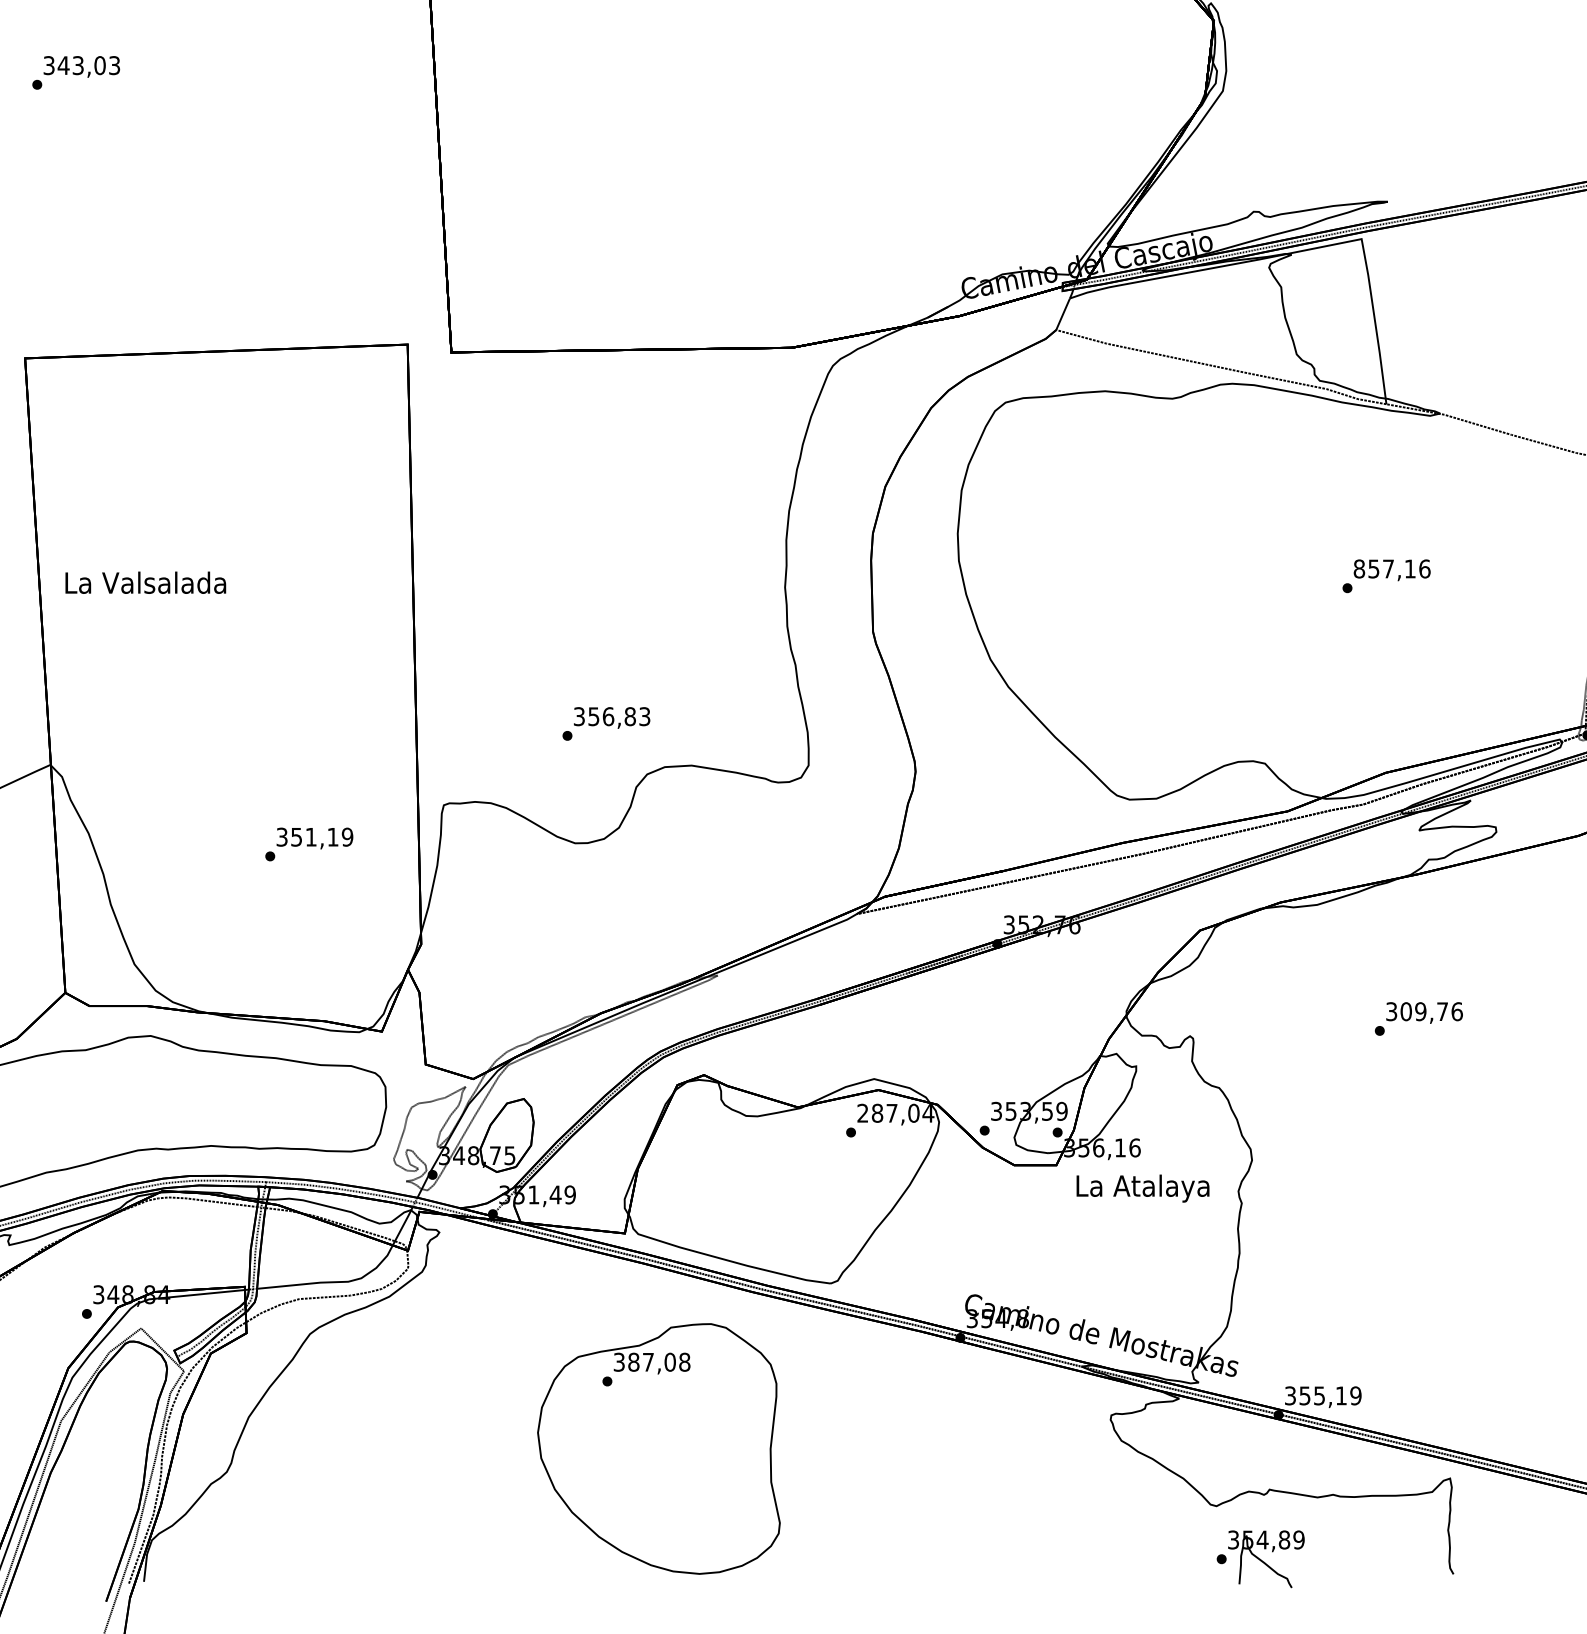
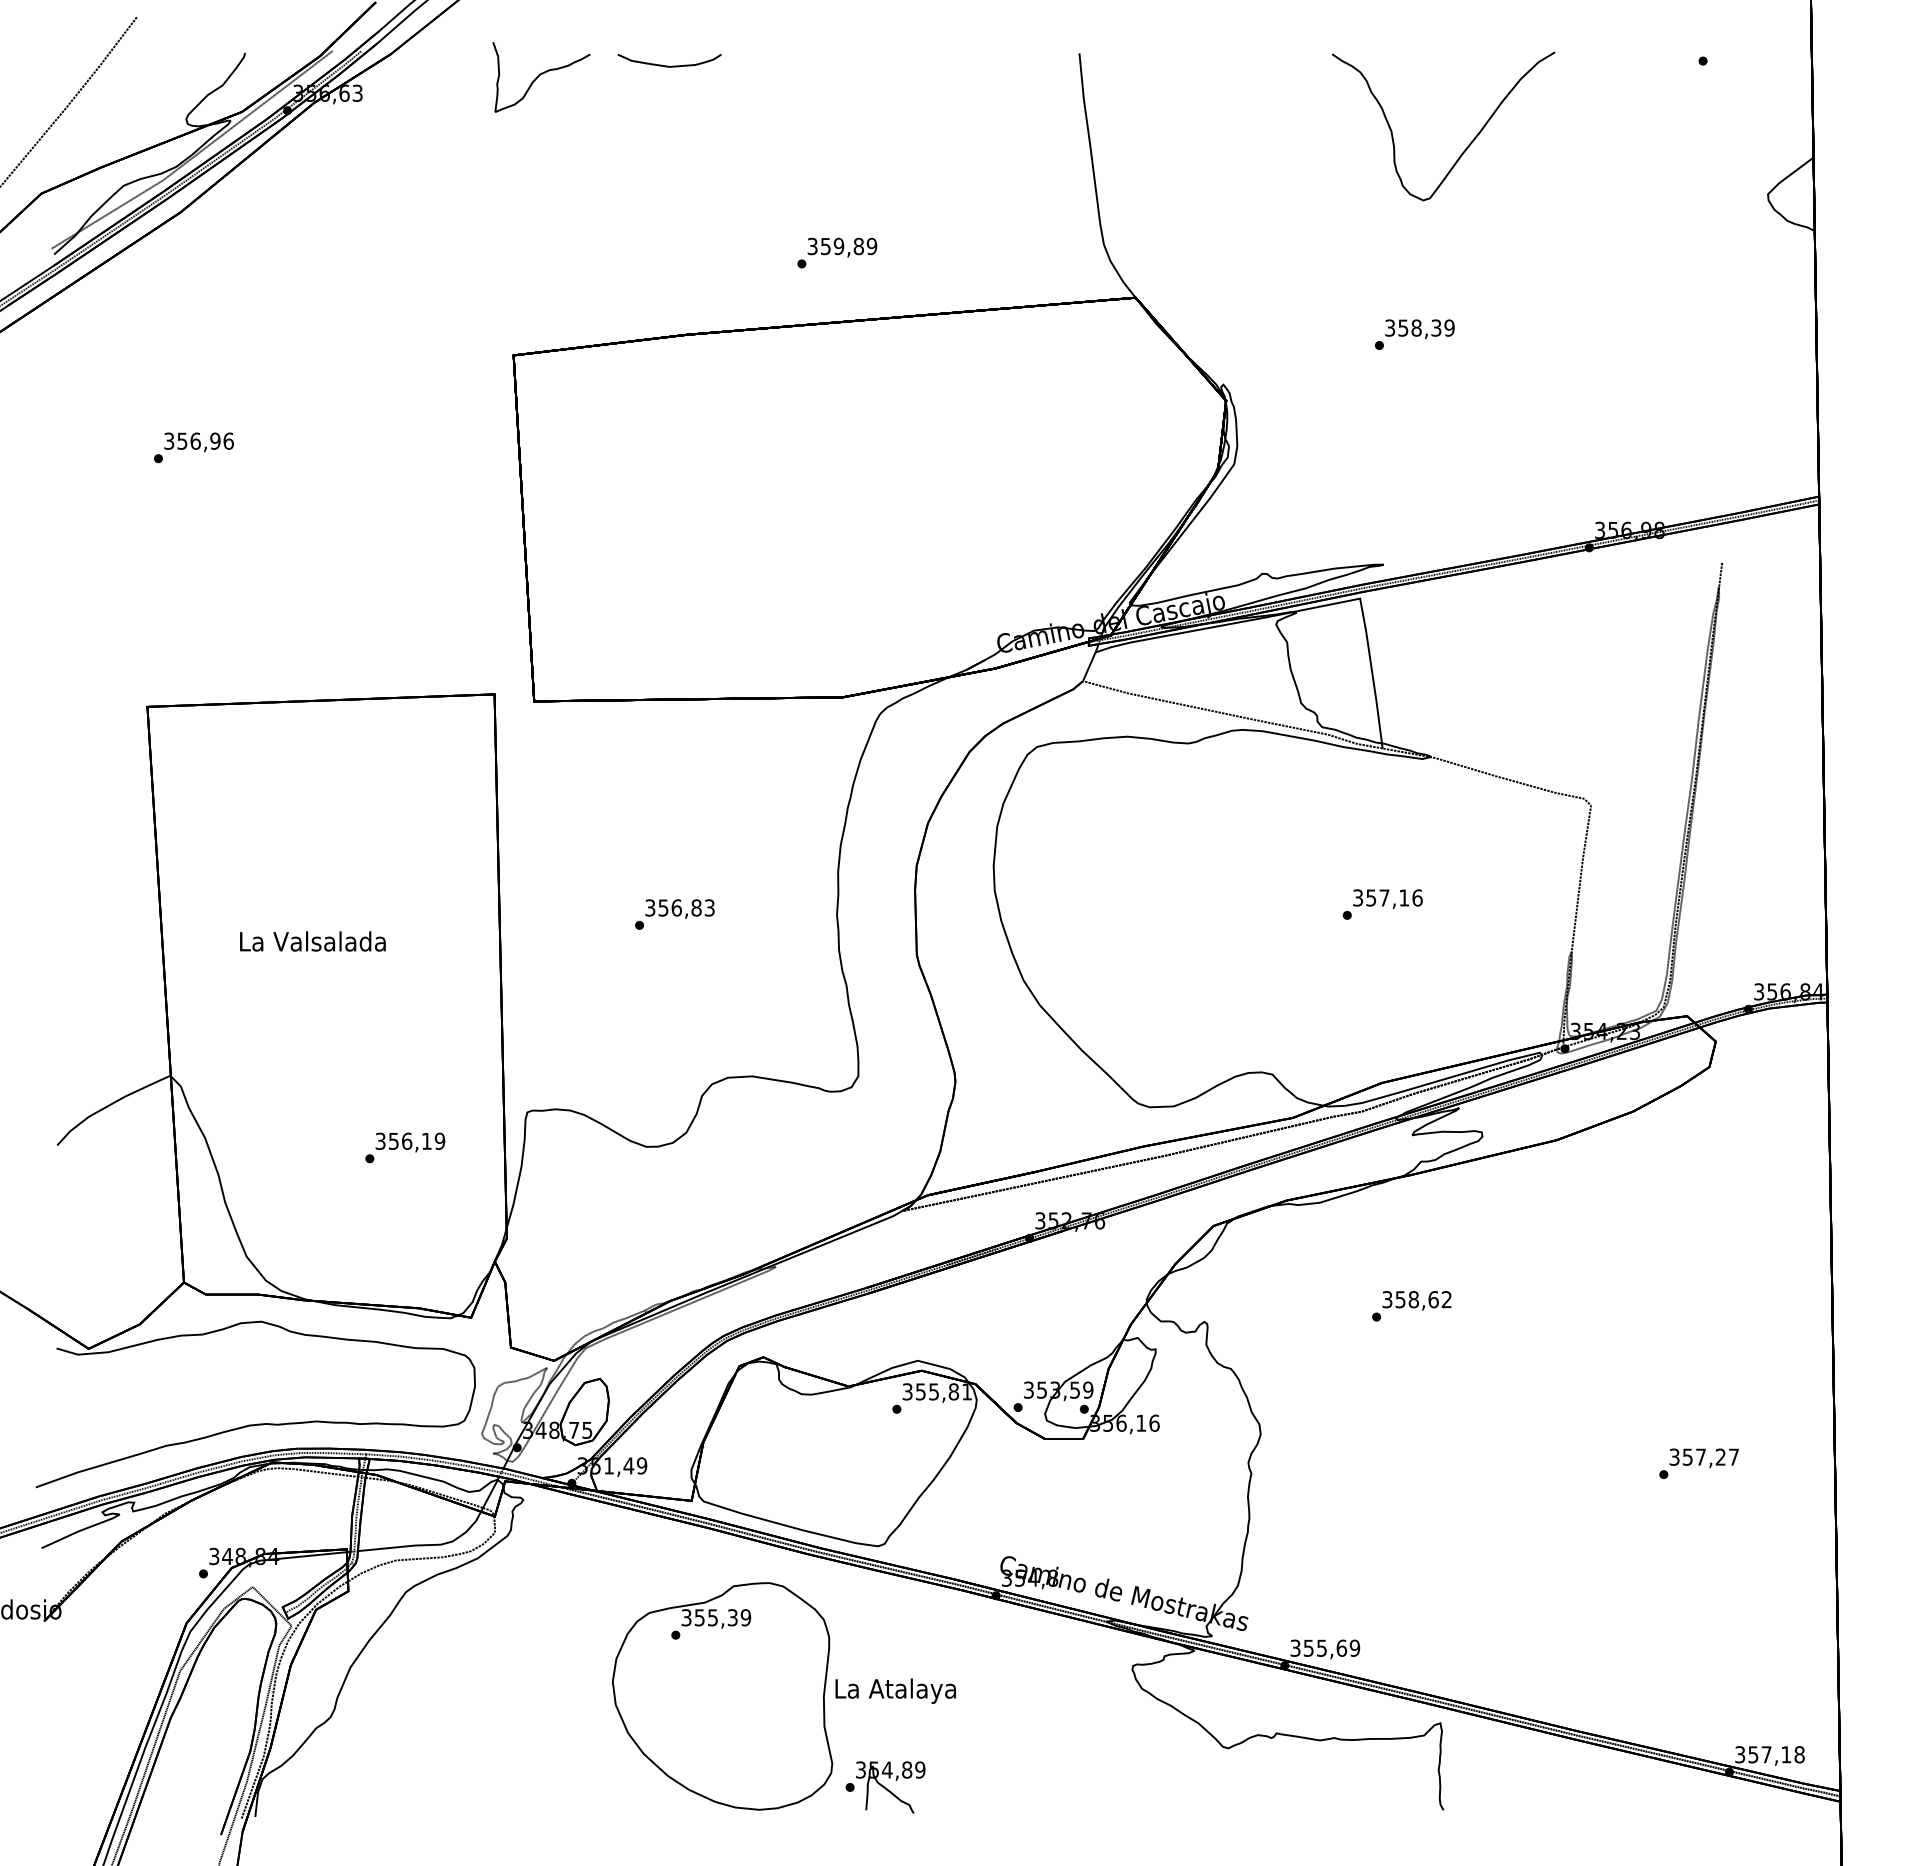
text: (89, 64) -> (205, 440), 343,03 -> 356,96
text: (1359, 568) -> (1358, 897), 857,16 -> 357,16
text: (145, 582) -> (312, 941), moved
text: (605, 723) -> (674, 914), moved
text: (311, 836) -> (407, 1140), 351,19 -> 356,19
text: (1431, 1011) -> (1423, 1299), 309,76 -> 358,62
text: (895, 1112) -> (937, 1391), 287,04 -> 355,81
text: (1142, 1187) -> (895, 1690), moved
text: (658, 1361) -> (722, 1617), 387,08 -> 355,39
text: (1341, 1395) -> (1341, 1647), 355,19 -> 355,69
part: (1260, 1559) -> (885, 1787), moved

